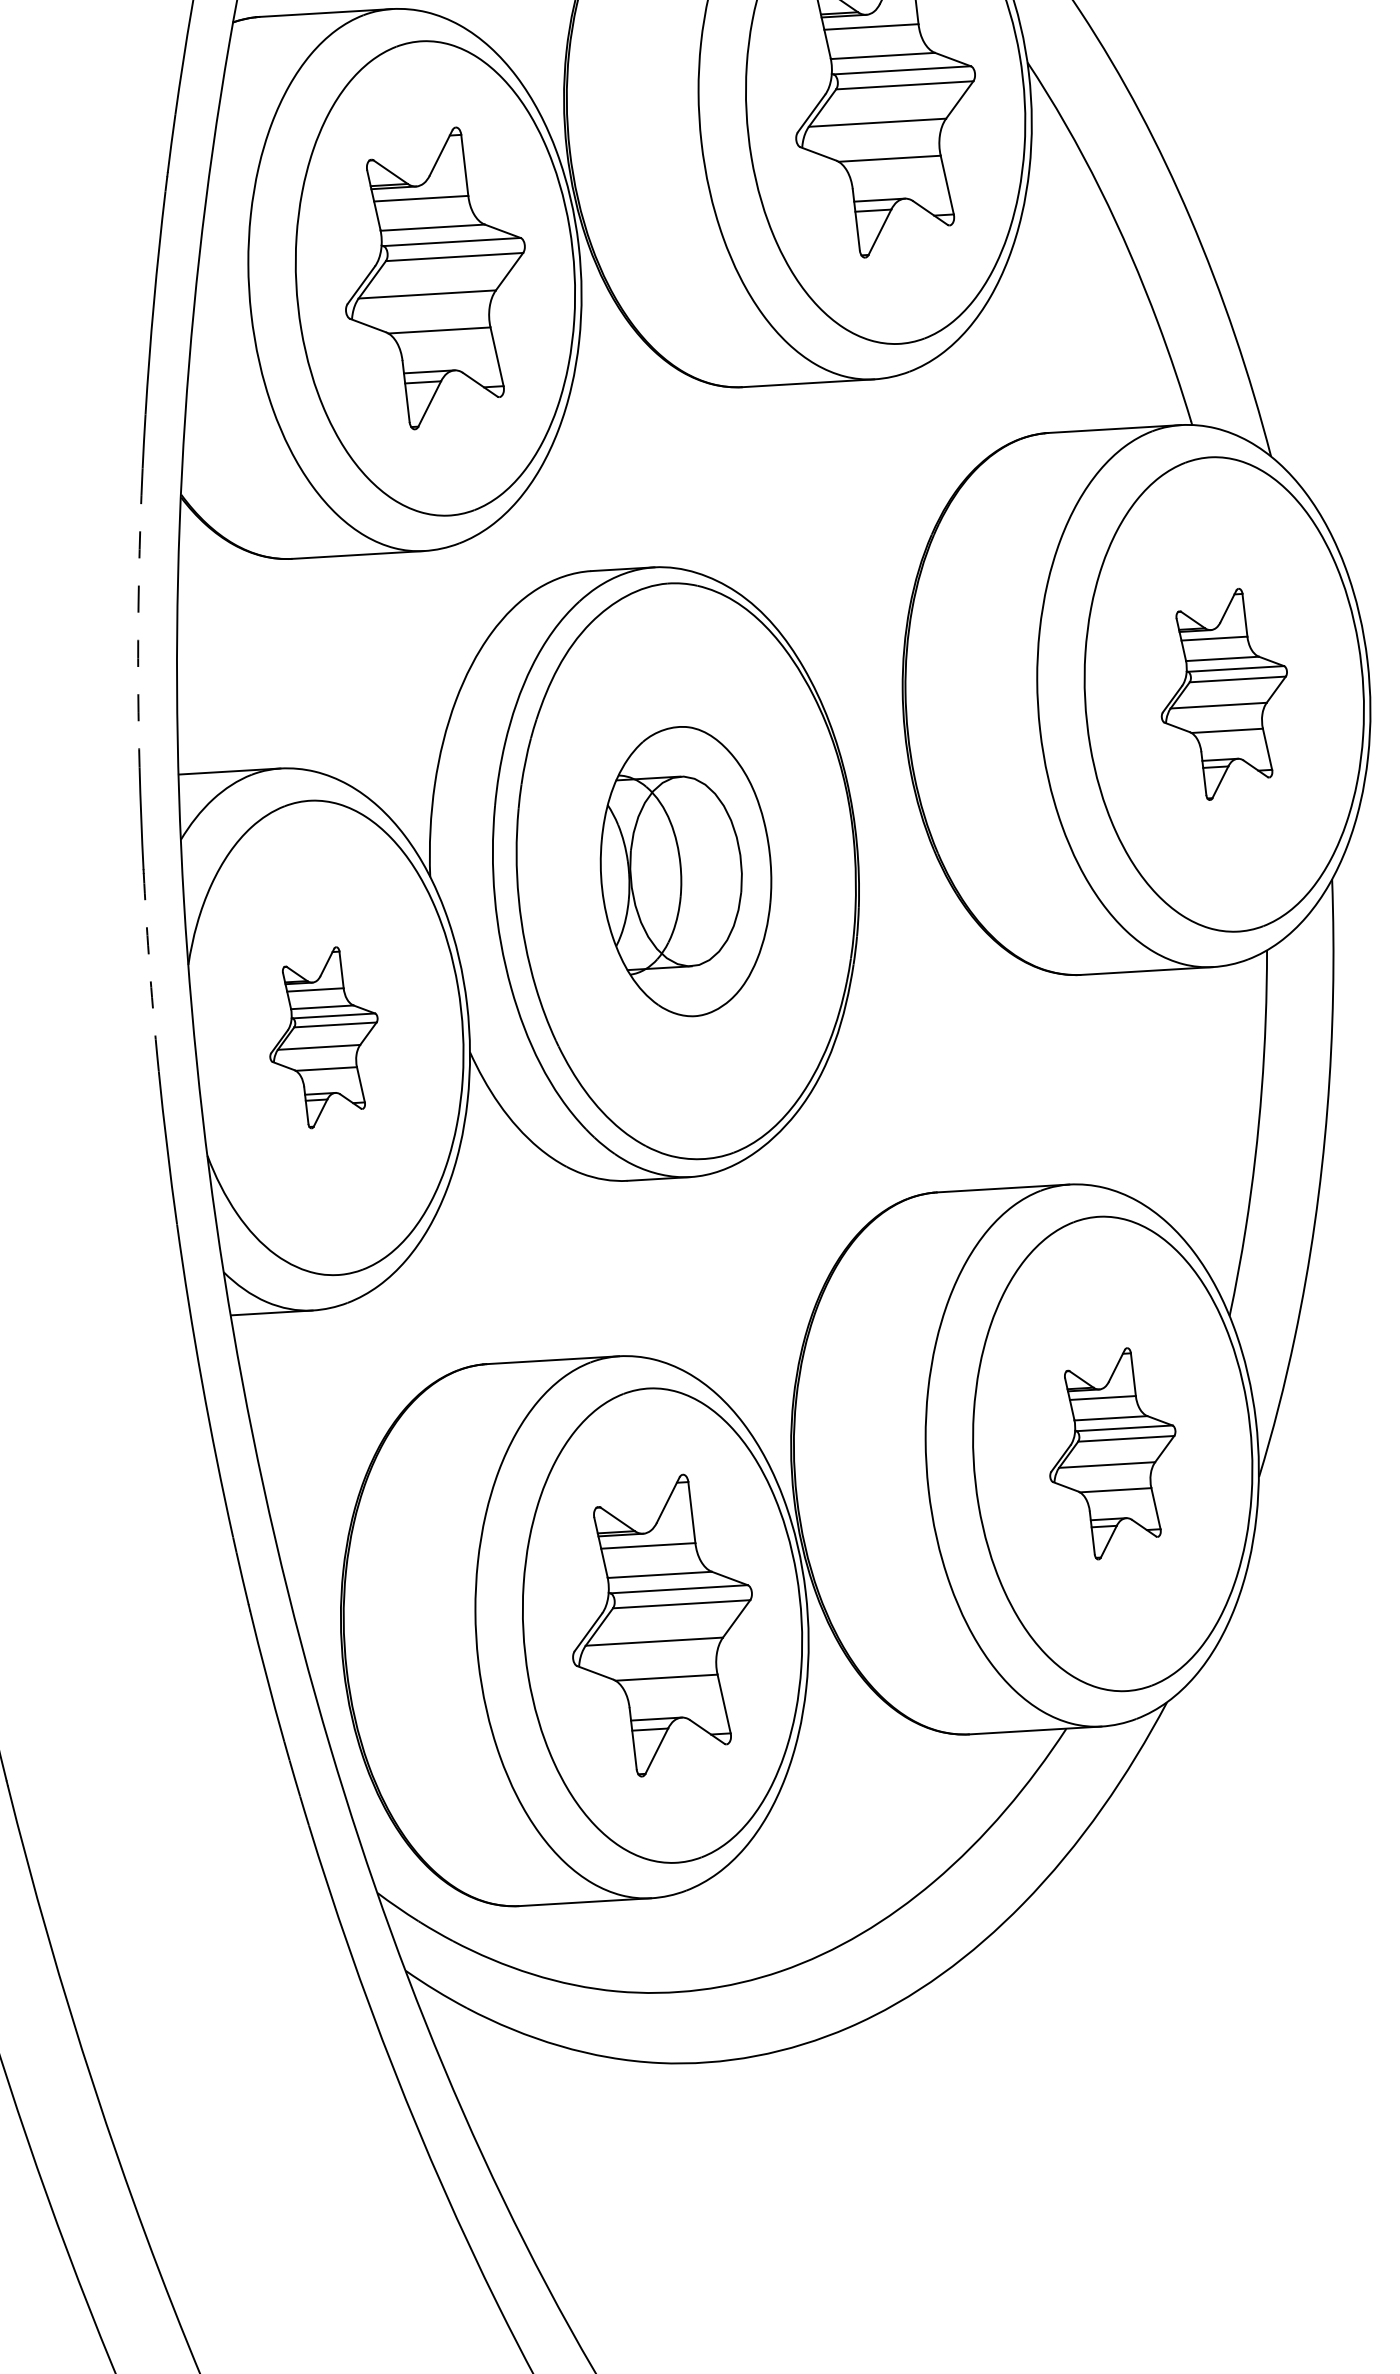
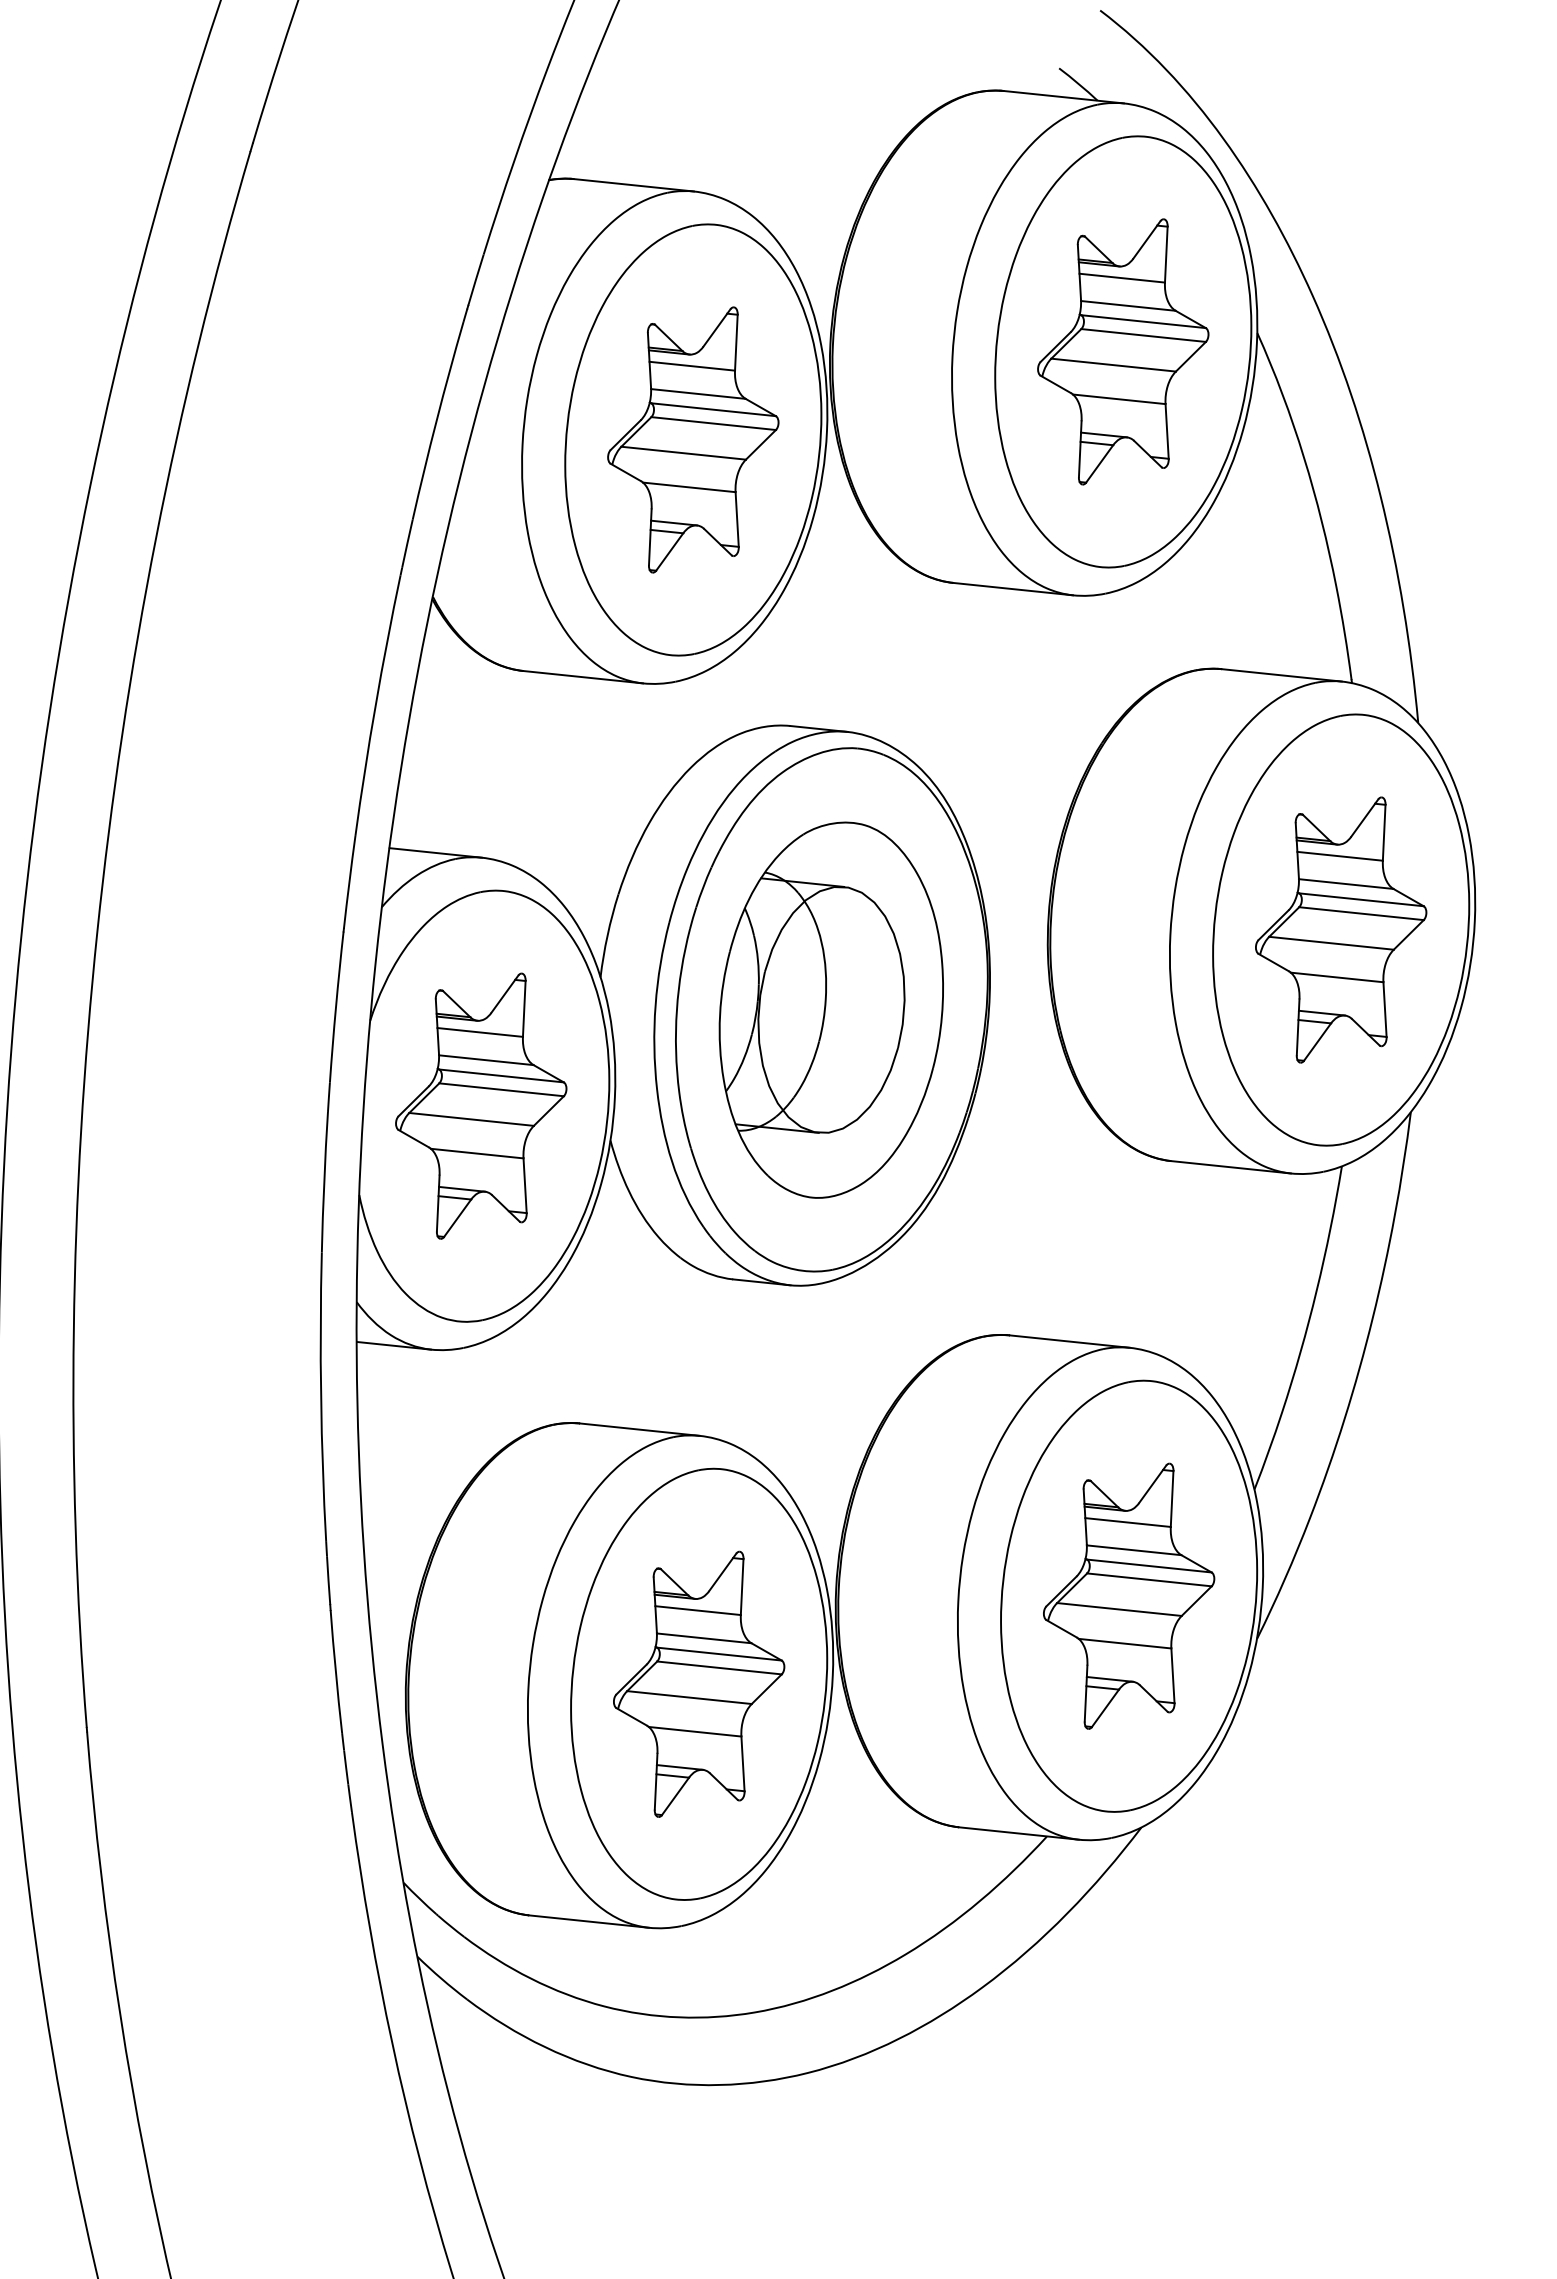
arc: (138, 622) -> (375, 705), dashed -> solid
part: (1224, 693) -> (1341, 929), size x1.43
part: (685, 871) -> (830, 1009), size x1.43
arc: (149, 956) -> (336, 1007), dashed -> solid
part: (324, 1037) -> (481, 1105), size x1.67
part: (1113, 1452) -> (1129, 1595), size x1.43

